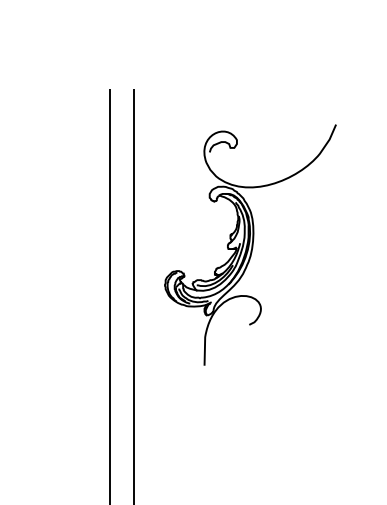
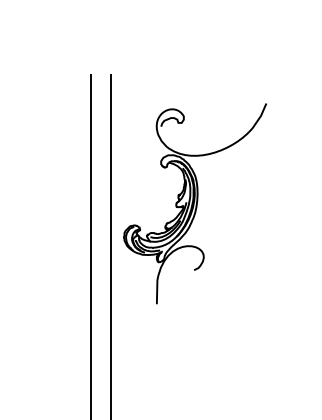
part: (250, 244) -> (195, 203), moved

